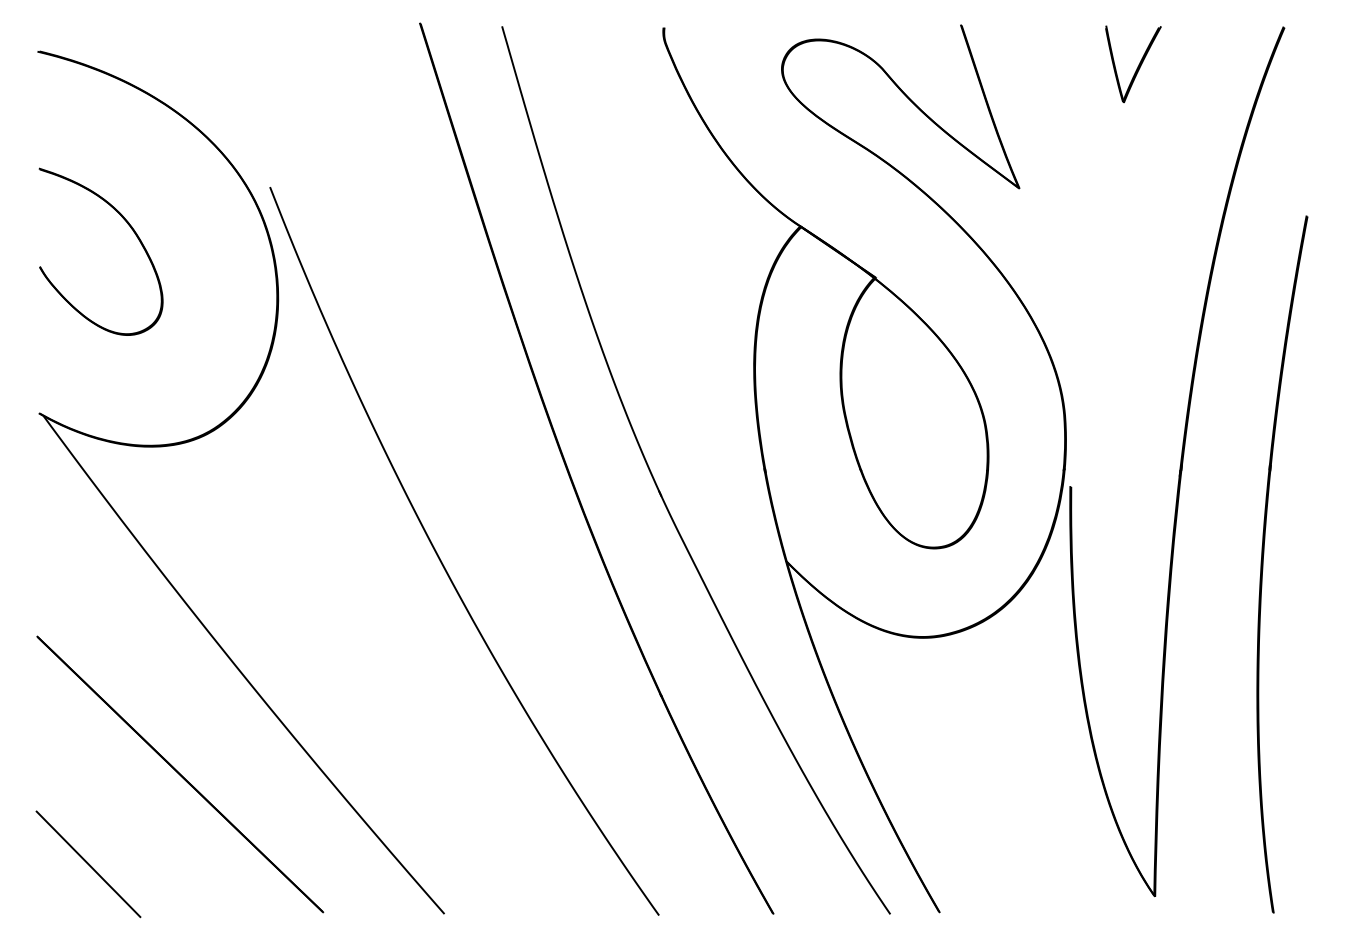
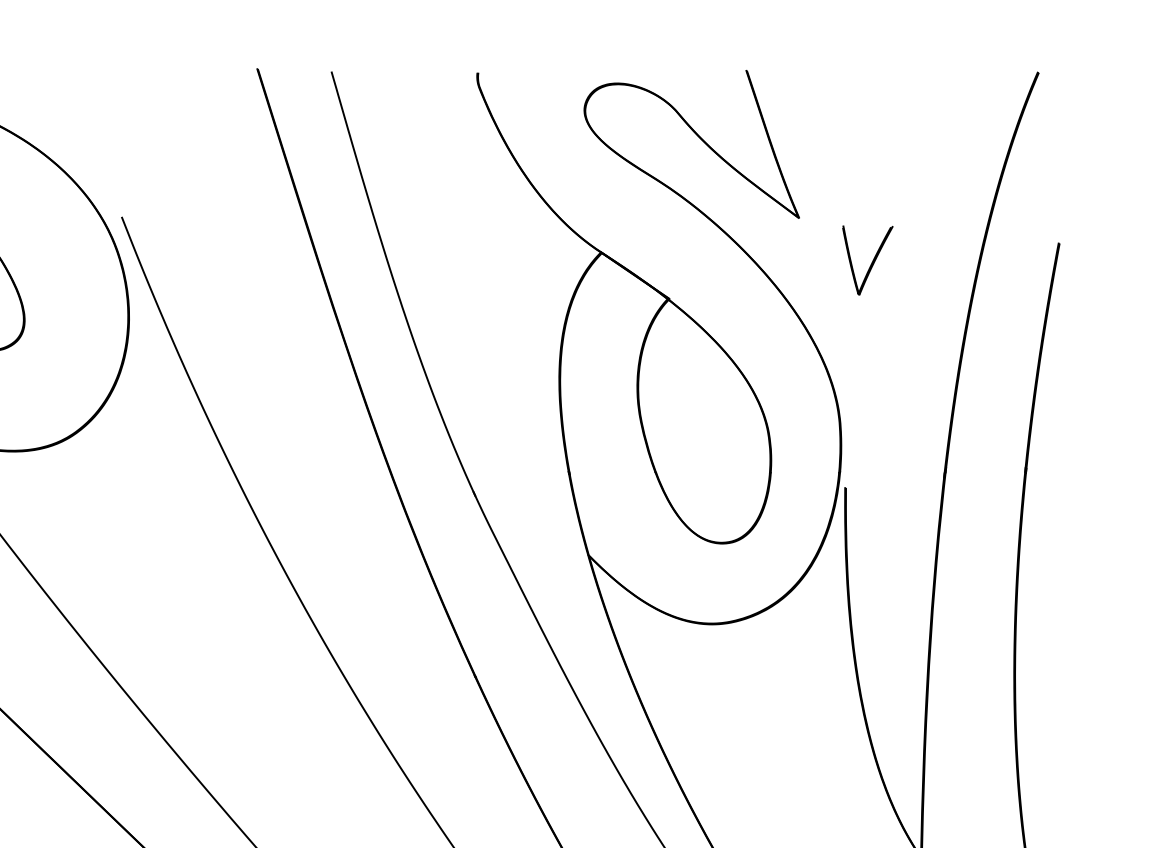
part: (1133, 64) -> (867, 260), moved

